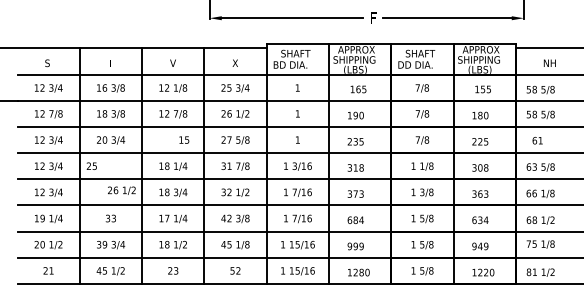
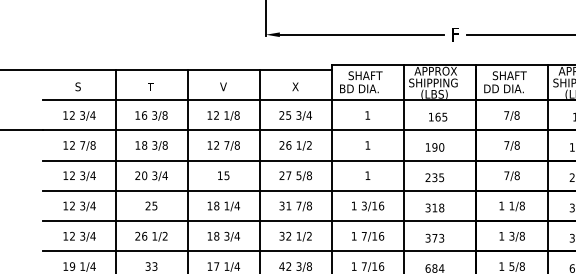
text: (184, 139) -> (223, 175), moved
text: (91, 165) -> (151, 205), moved
text: (121, 190) -> (151, 236), moved

